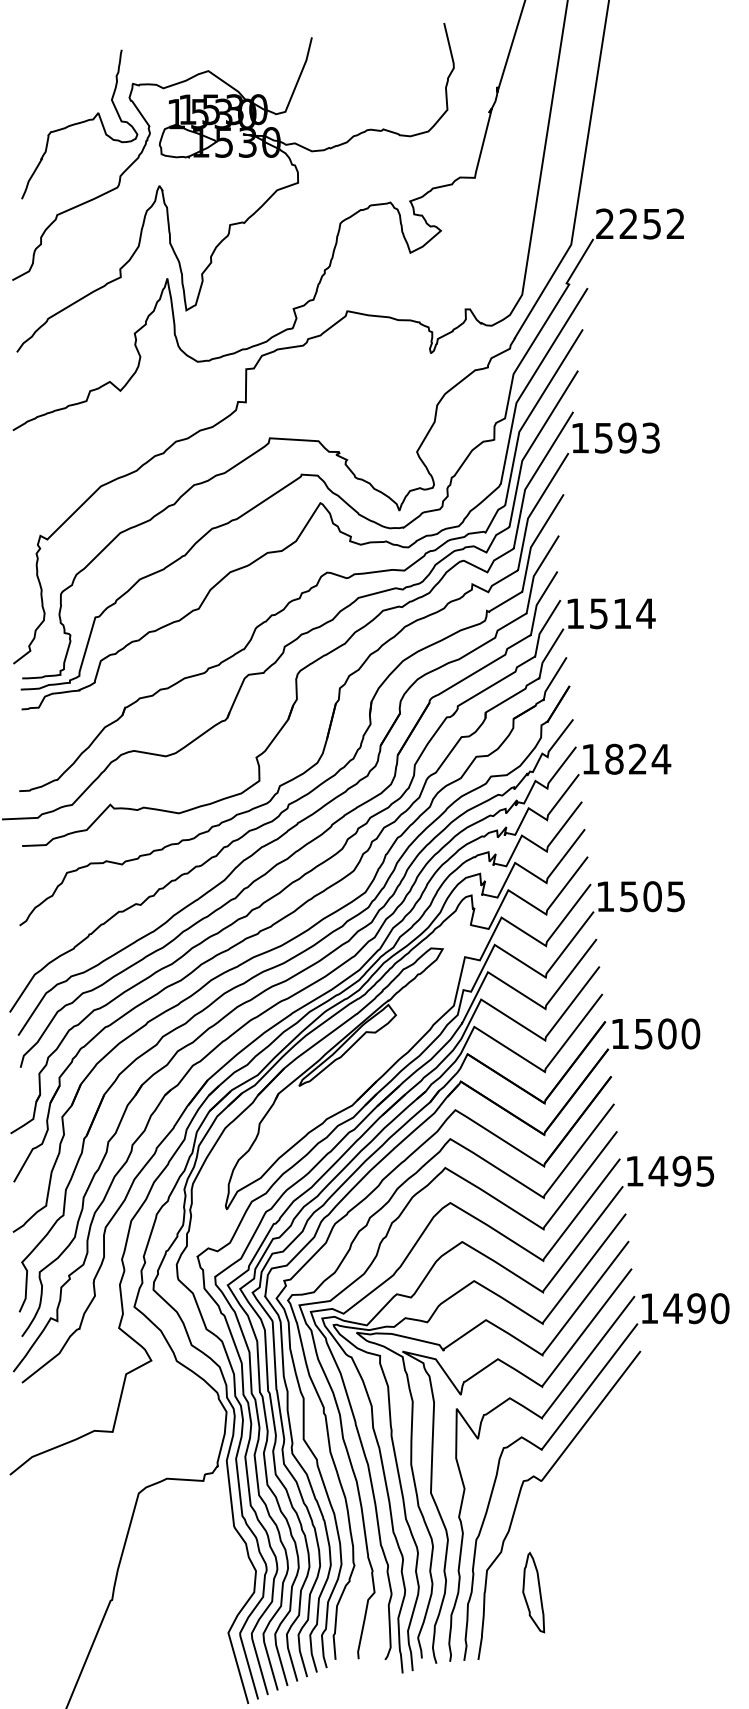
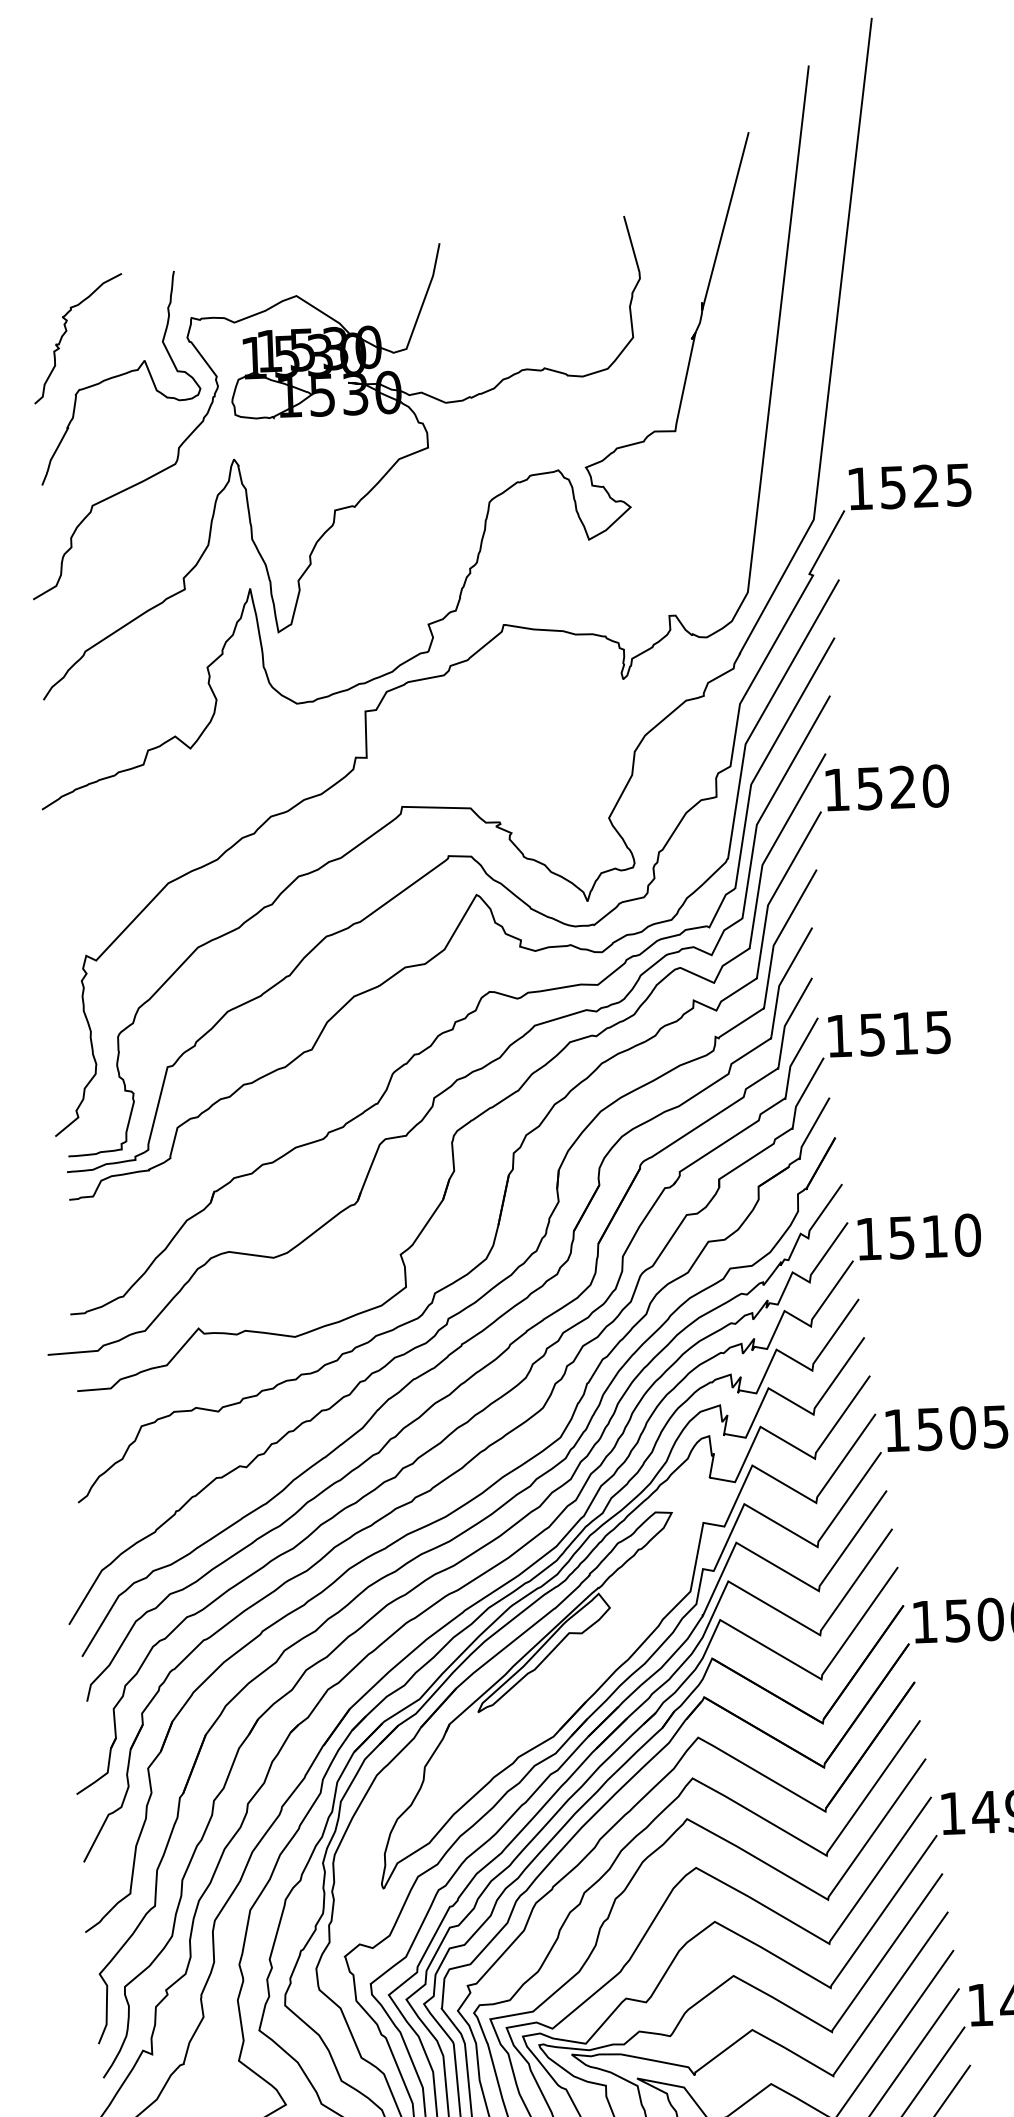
curve: (43, 91) -> (66, 333), added
text: (640, 223) -> (909, 486), 2252 -> 1525
text: (639, 437) -> (919, 785), 1593 -> 1520
text: (645, 613) -> (937, 1032), 1514 -> 1515
text: (638, 758) -> (935, 1235), 1824 -> 1510

